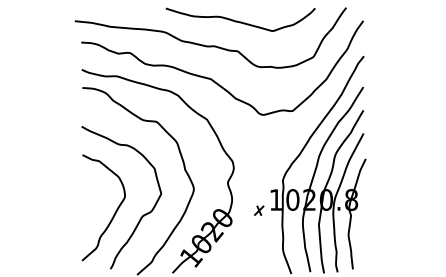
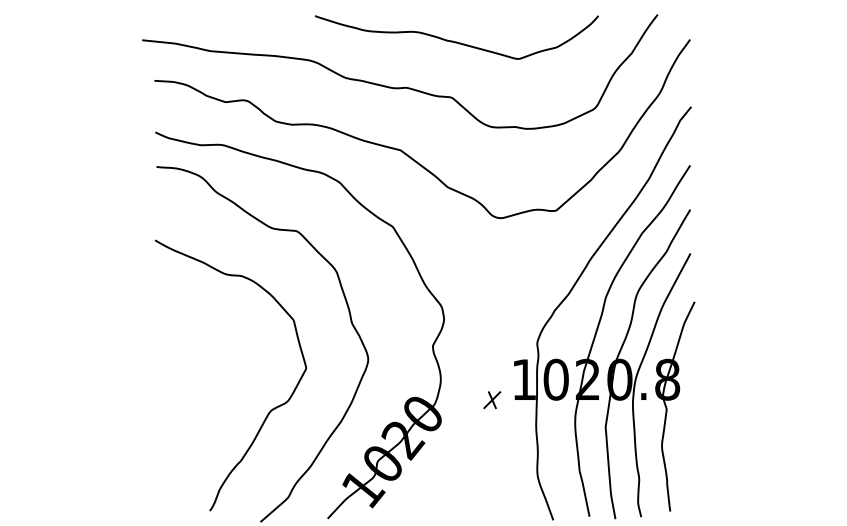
curve: (114, 212) -> (217, 403), removed

